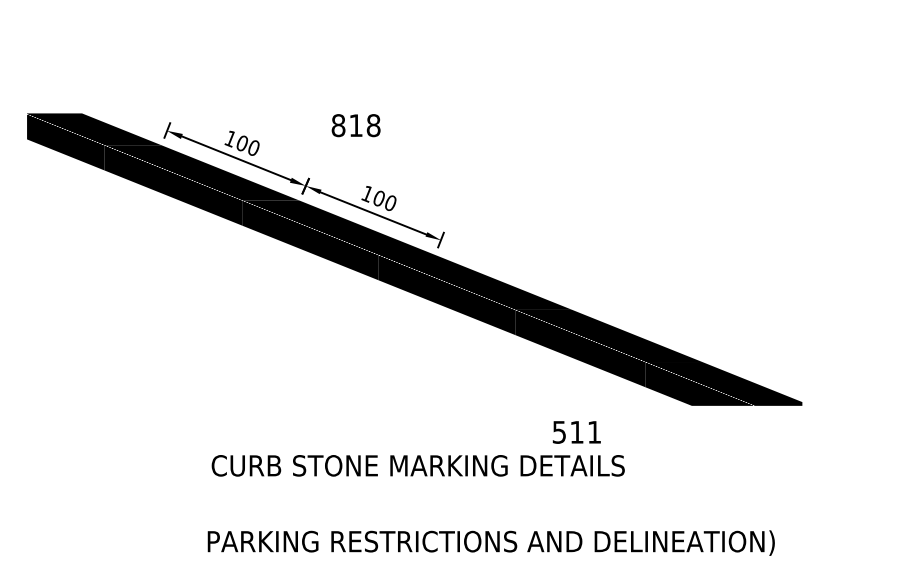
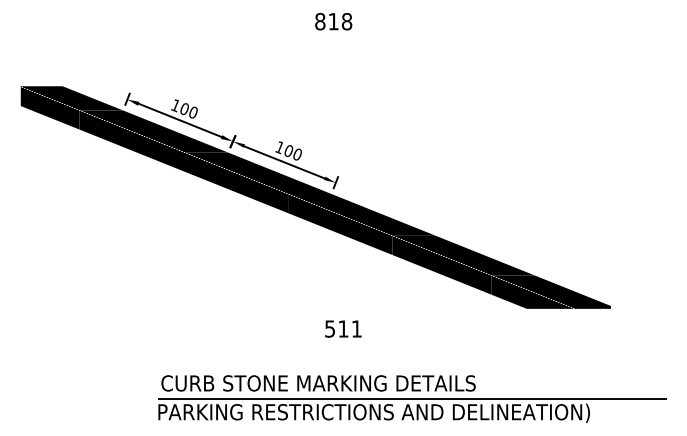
text: (355, 125) -> (333, 21), moved
text: (576, 432) -> (343, 329), moved
text: (417, 465) -> (317, 383), moved
line: (541, 524) -> (412, 399), added

